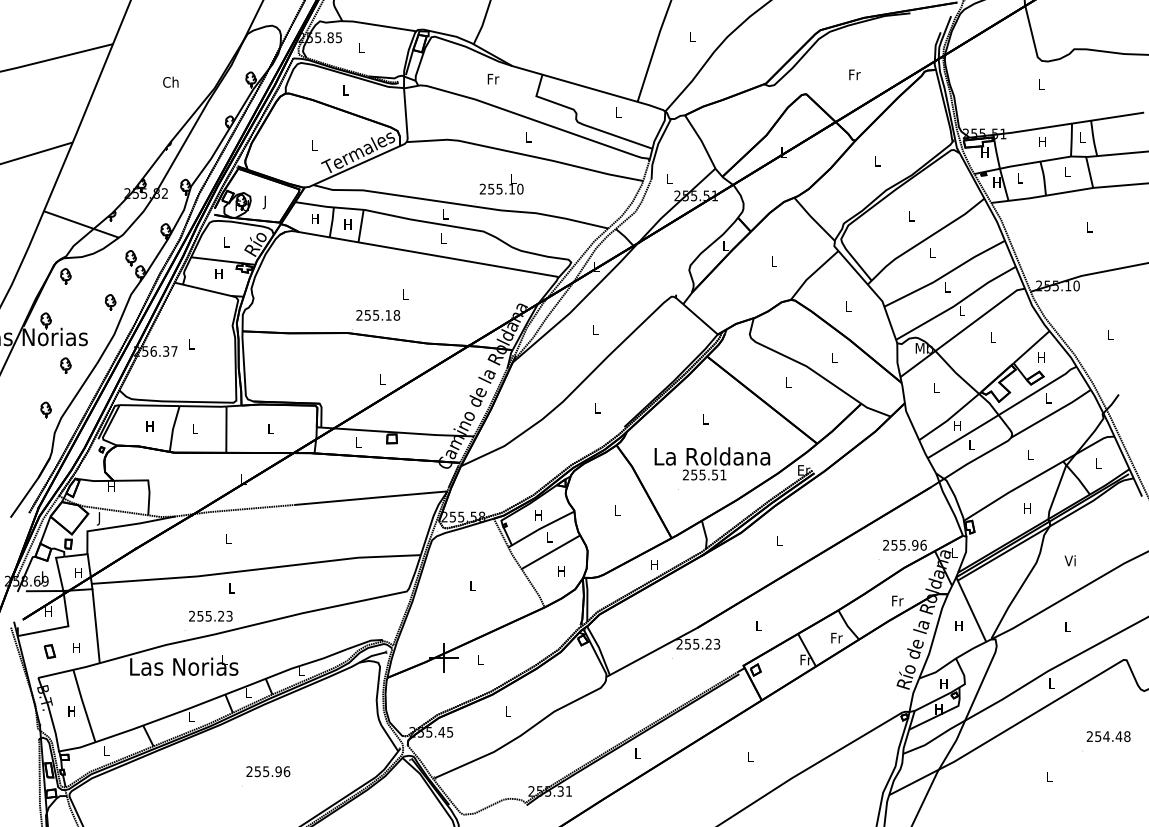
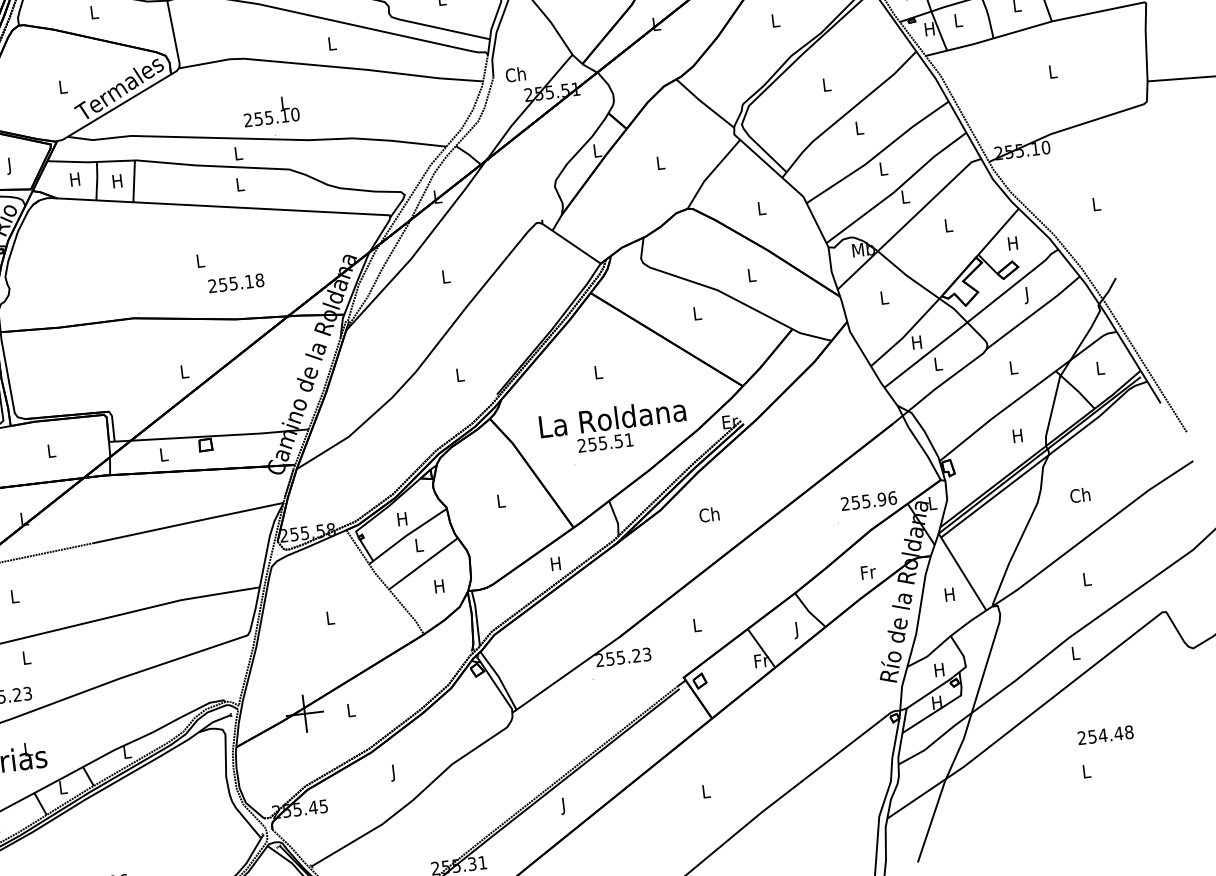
text: (668, 178) -> (514, 74), L -> Ch
text: (501, 184) -> (270, 111), moved
text: (378, 315) -> (236, 283), moved
text: (1048, 399) -> (1027, 295), L -> J
text: (778, 540) -> (708, 514), L -> Ch
text: (1070, 560) -> (1080, 494), Vi -> Ch
text: (836, 639) -> (797, 630), Fr -> J
text: (507, 712) -> (393, 772), L -> J
text: (1108, 736) -> (1105, 735), moved
text: (637, 754) -> (563, 805), L -> J

